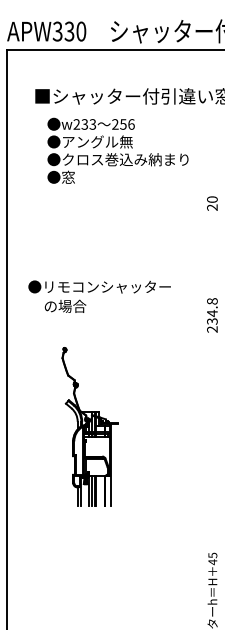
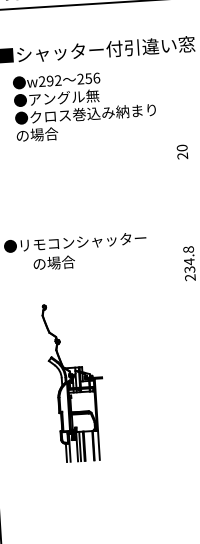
text: (88, 124) -> (53, 80), w233 -> w292
text: (68, 176) -> (37, 134), ●窓 -> の場合
text: (65, 305) -> (54, 262), moved

